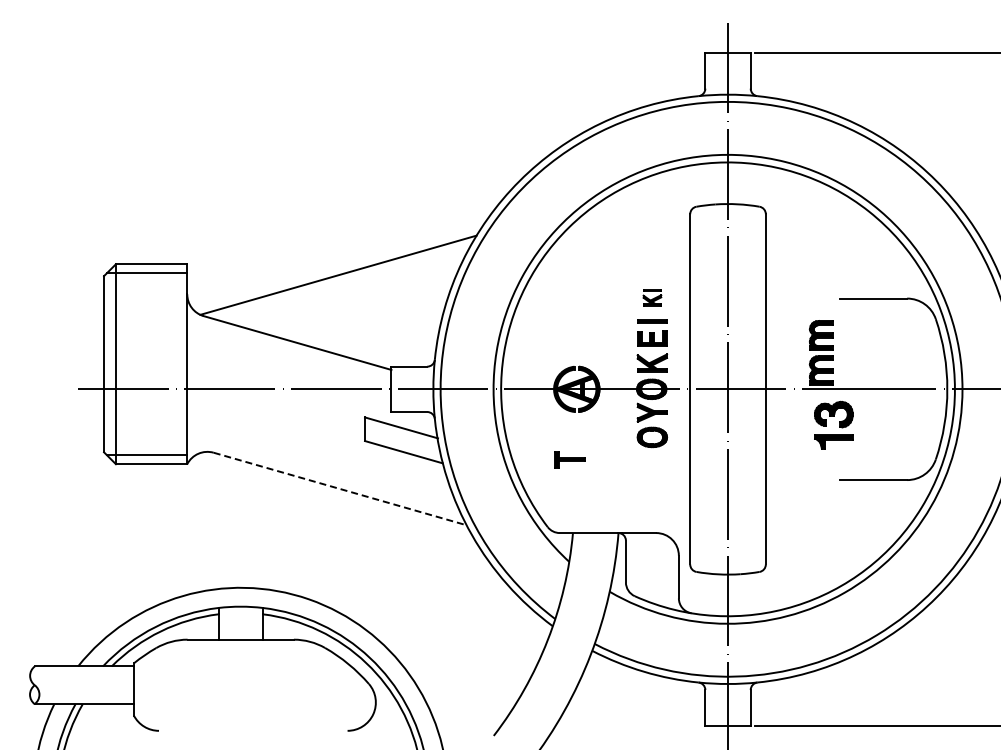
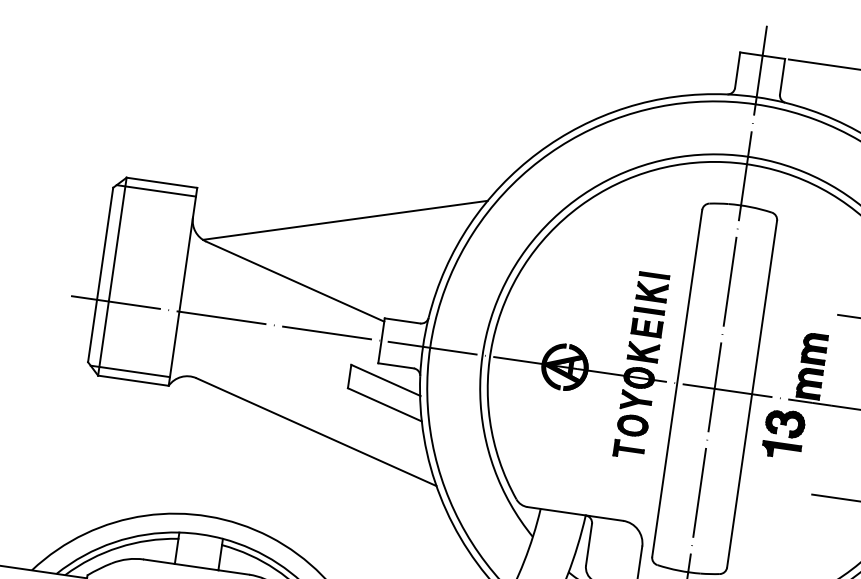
part: (652, 297) -> (652, 287), size x1.67
part: (833, 424) -> (783, 433), moved
part: (569, 459) -> (628, 449), moved
line: (340, 489) -> (316, 432), dashed -> solid

